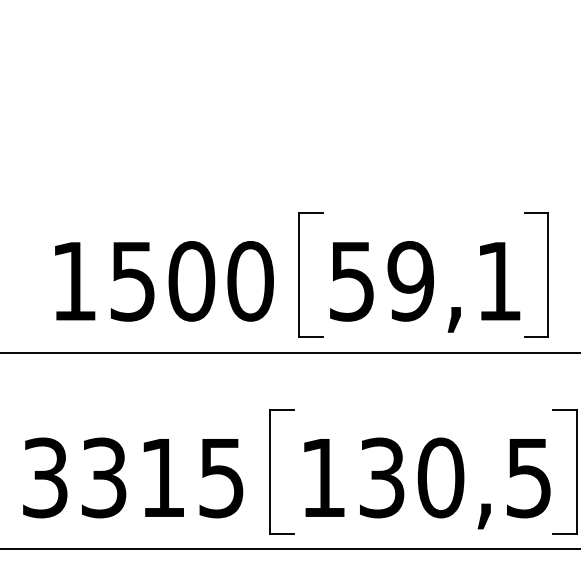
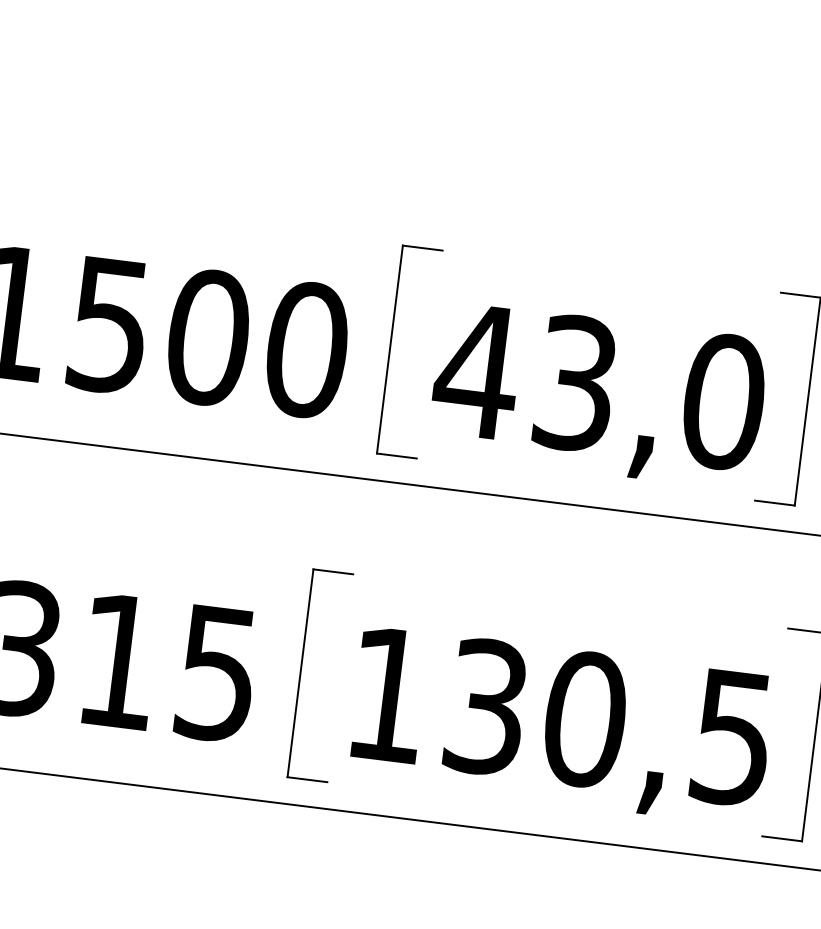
text: (424, 281) -> (598, 386), 59,1 -> 43,0

